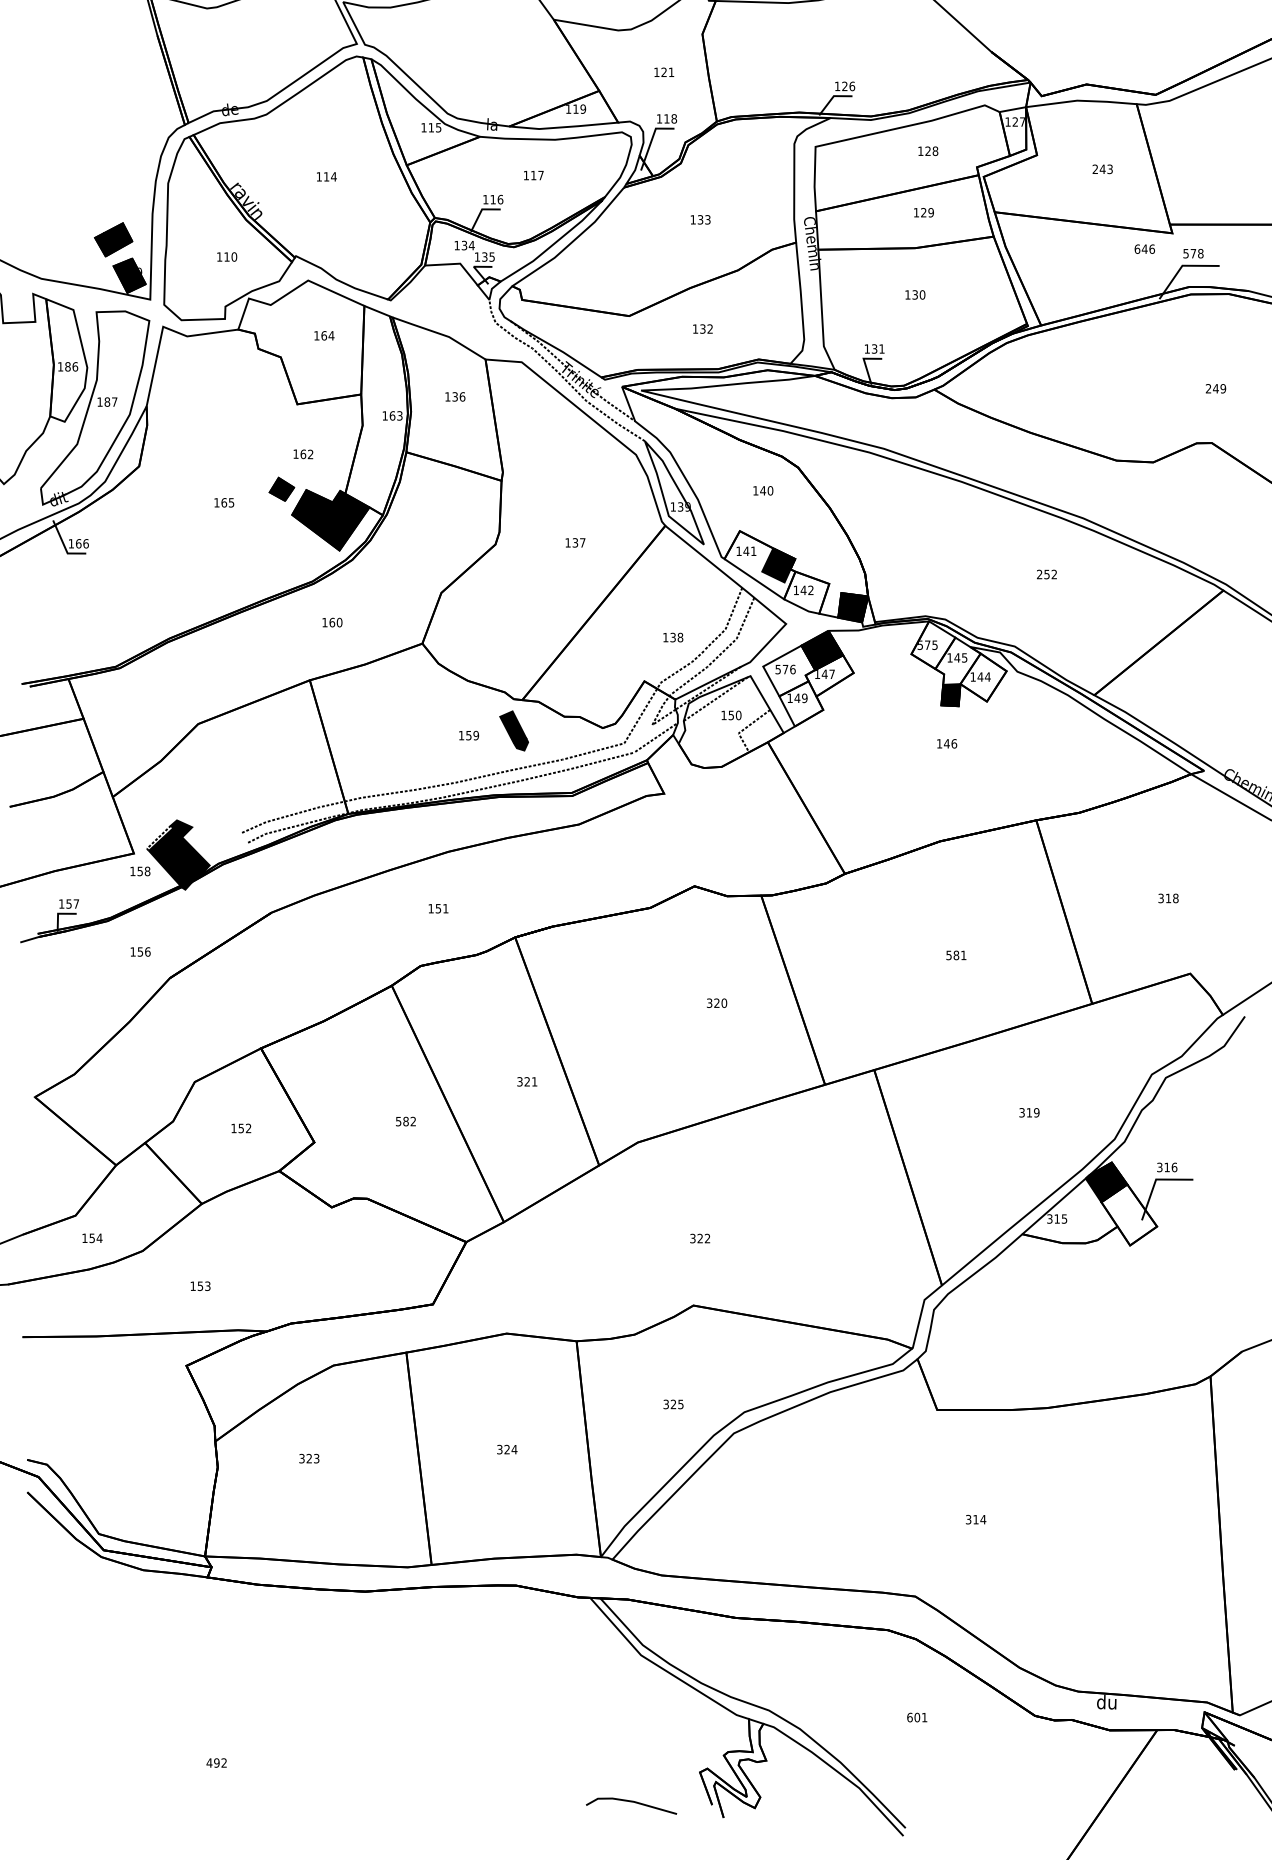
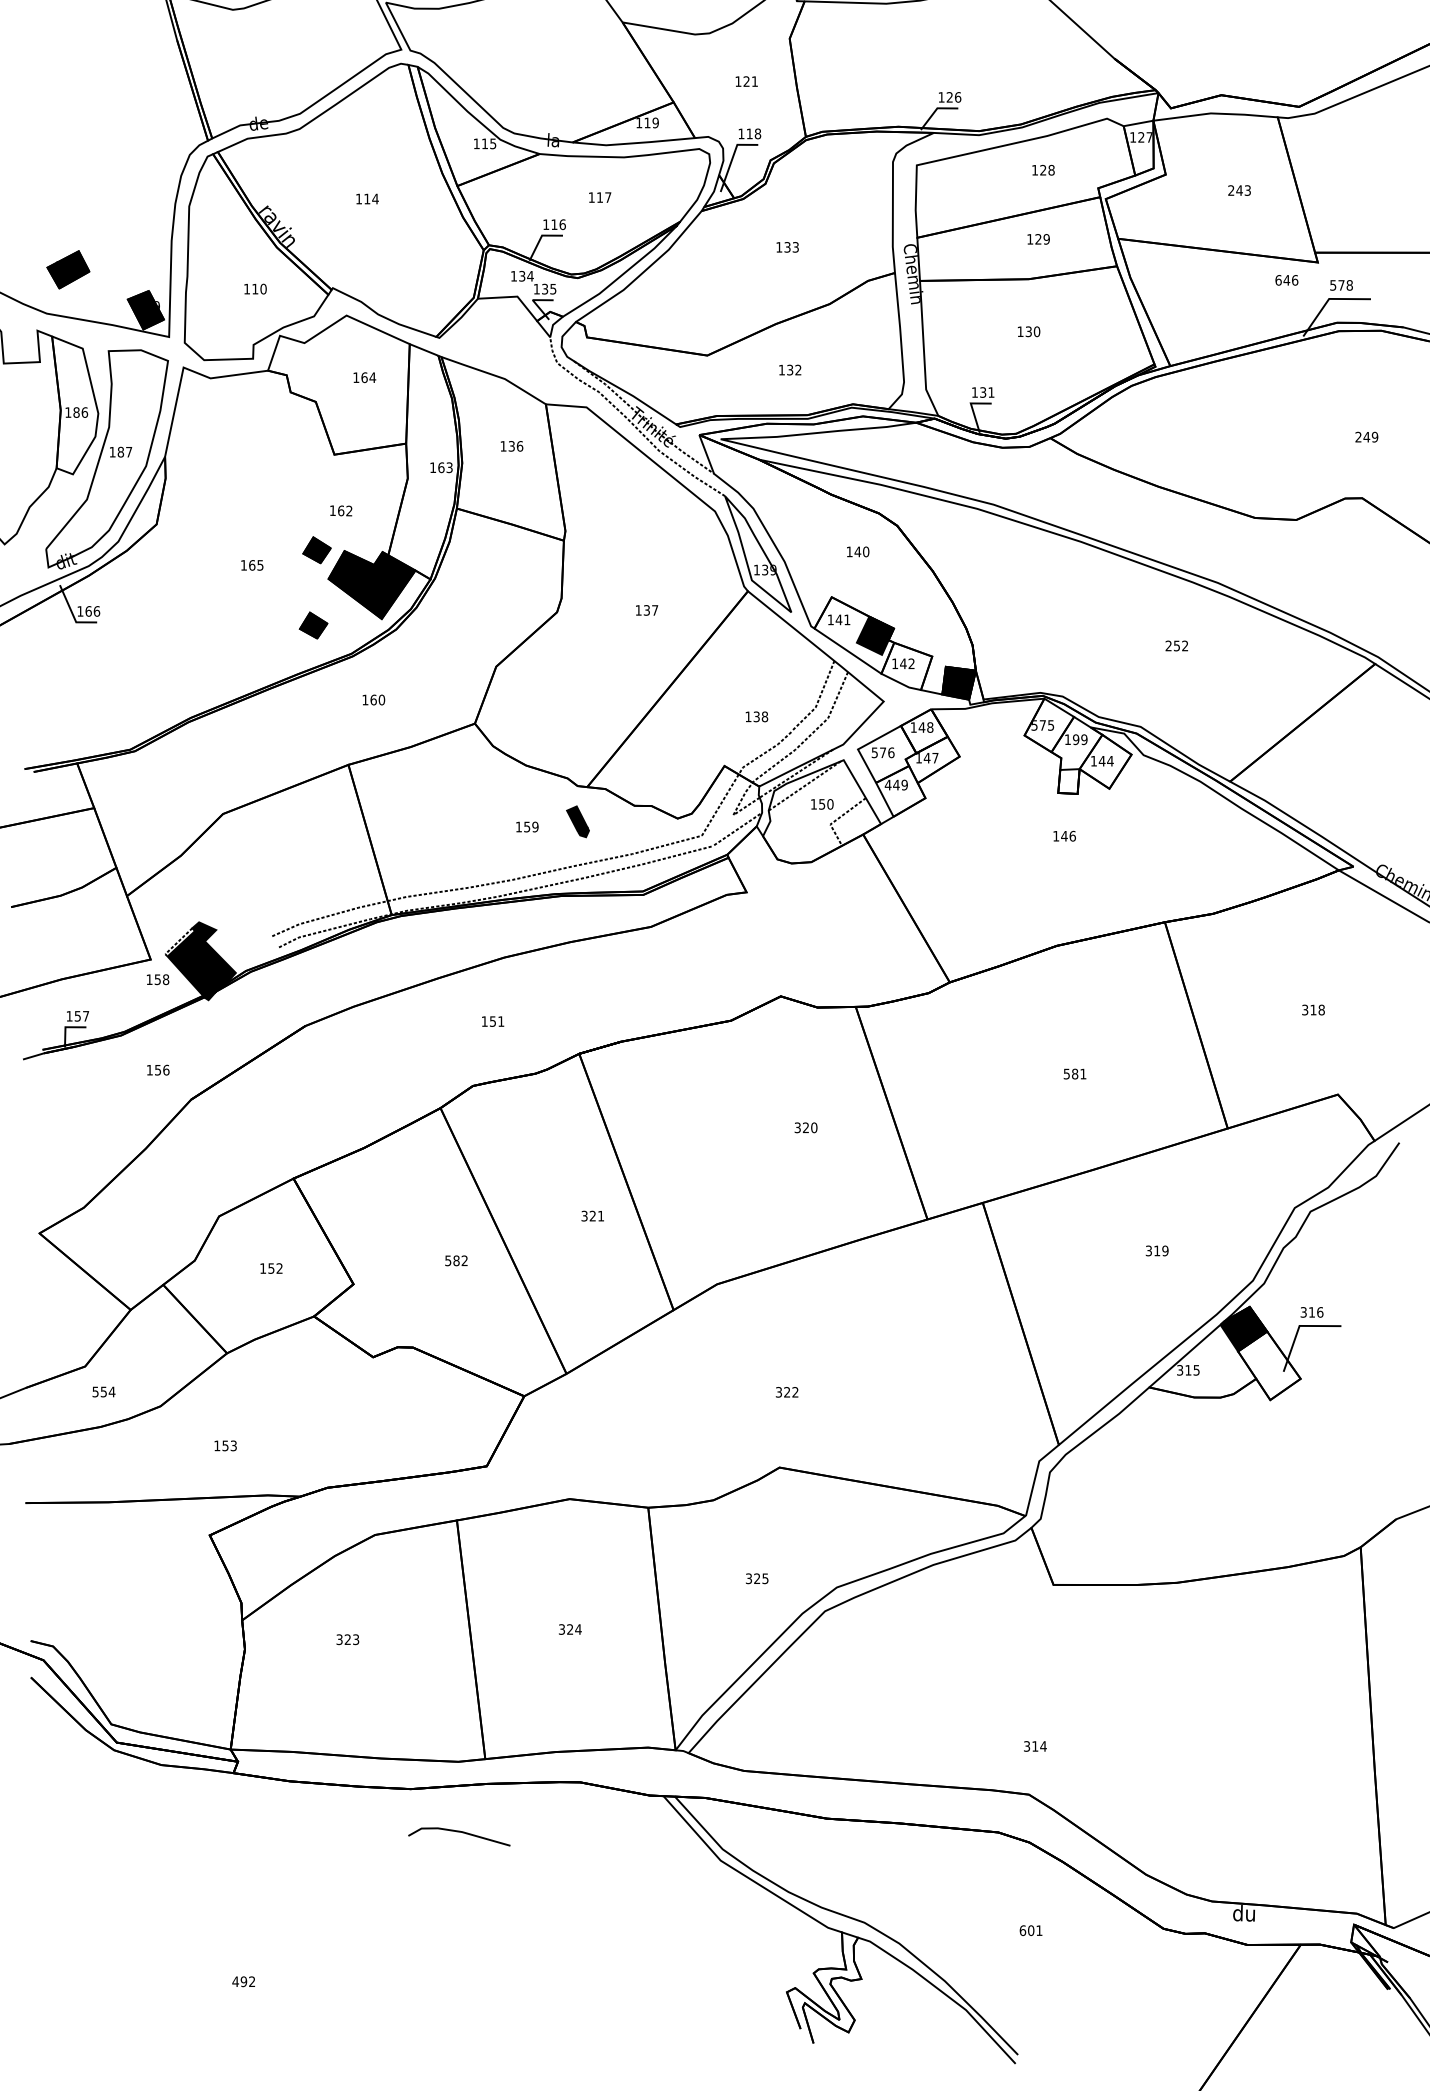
part: (113, 239) -> (68, 269), moved
part: (278, 555) -> (313, 624), added
fill: (822, 650) -> (924, 731), removed
text: (960, 657) -> (1079, 739), 145 -> 199
fill: (950, 695) -> (1068, 781), removed
text: (790, 697) -> (888, 784), 149 -> 449
part: (513, 730) -> (577, 821), size x0.7
text: (84, 1238) -> (95, 1392), 154 -> 554
text: (975, 1519) -> (1034, 1746), moved
line: (631, 1802) -> (459, 1832), moved

